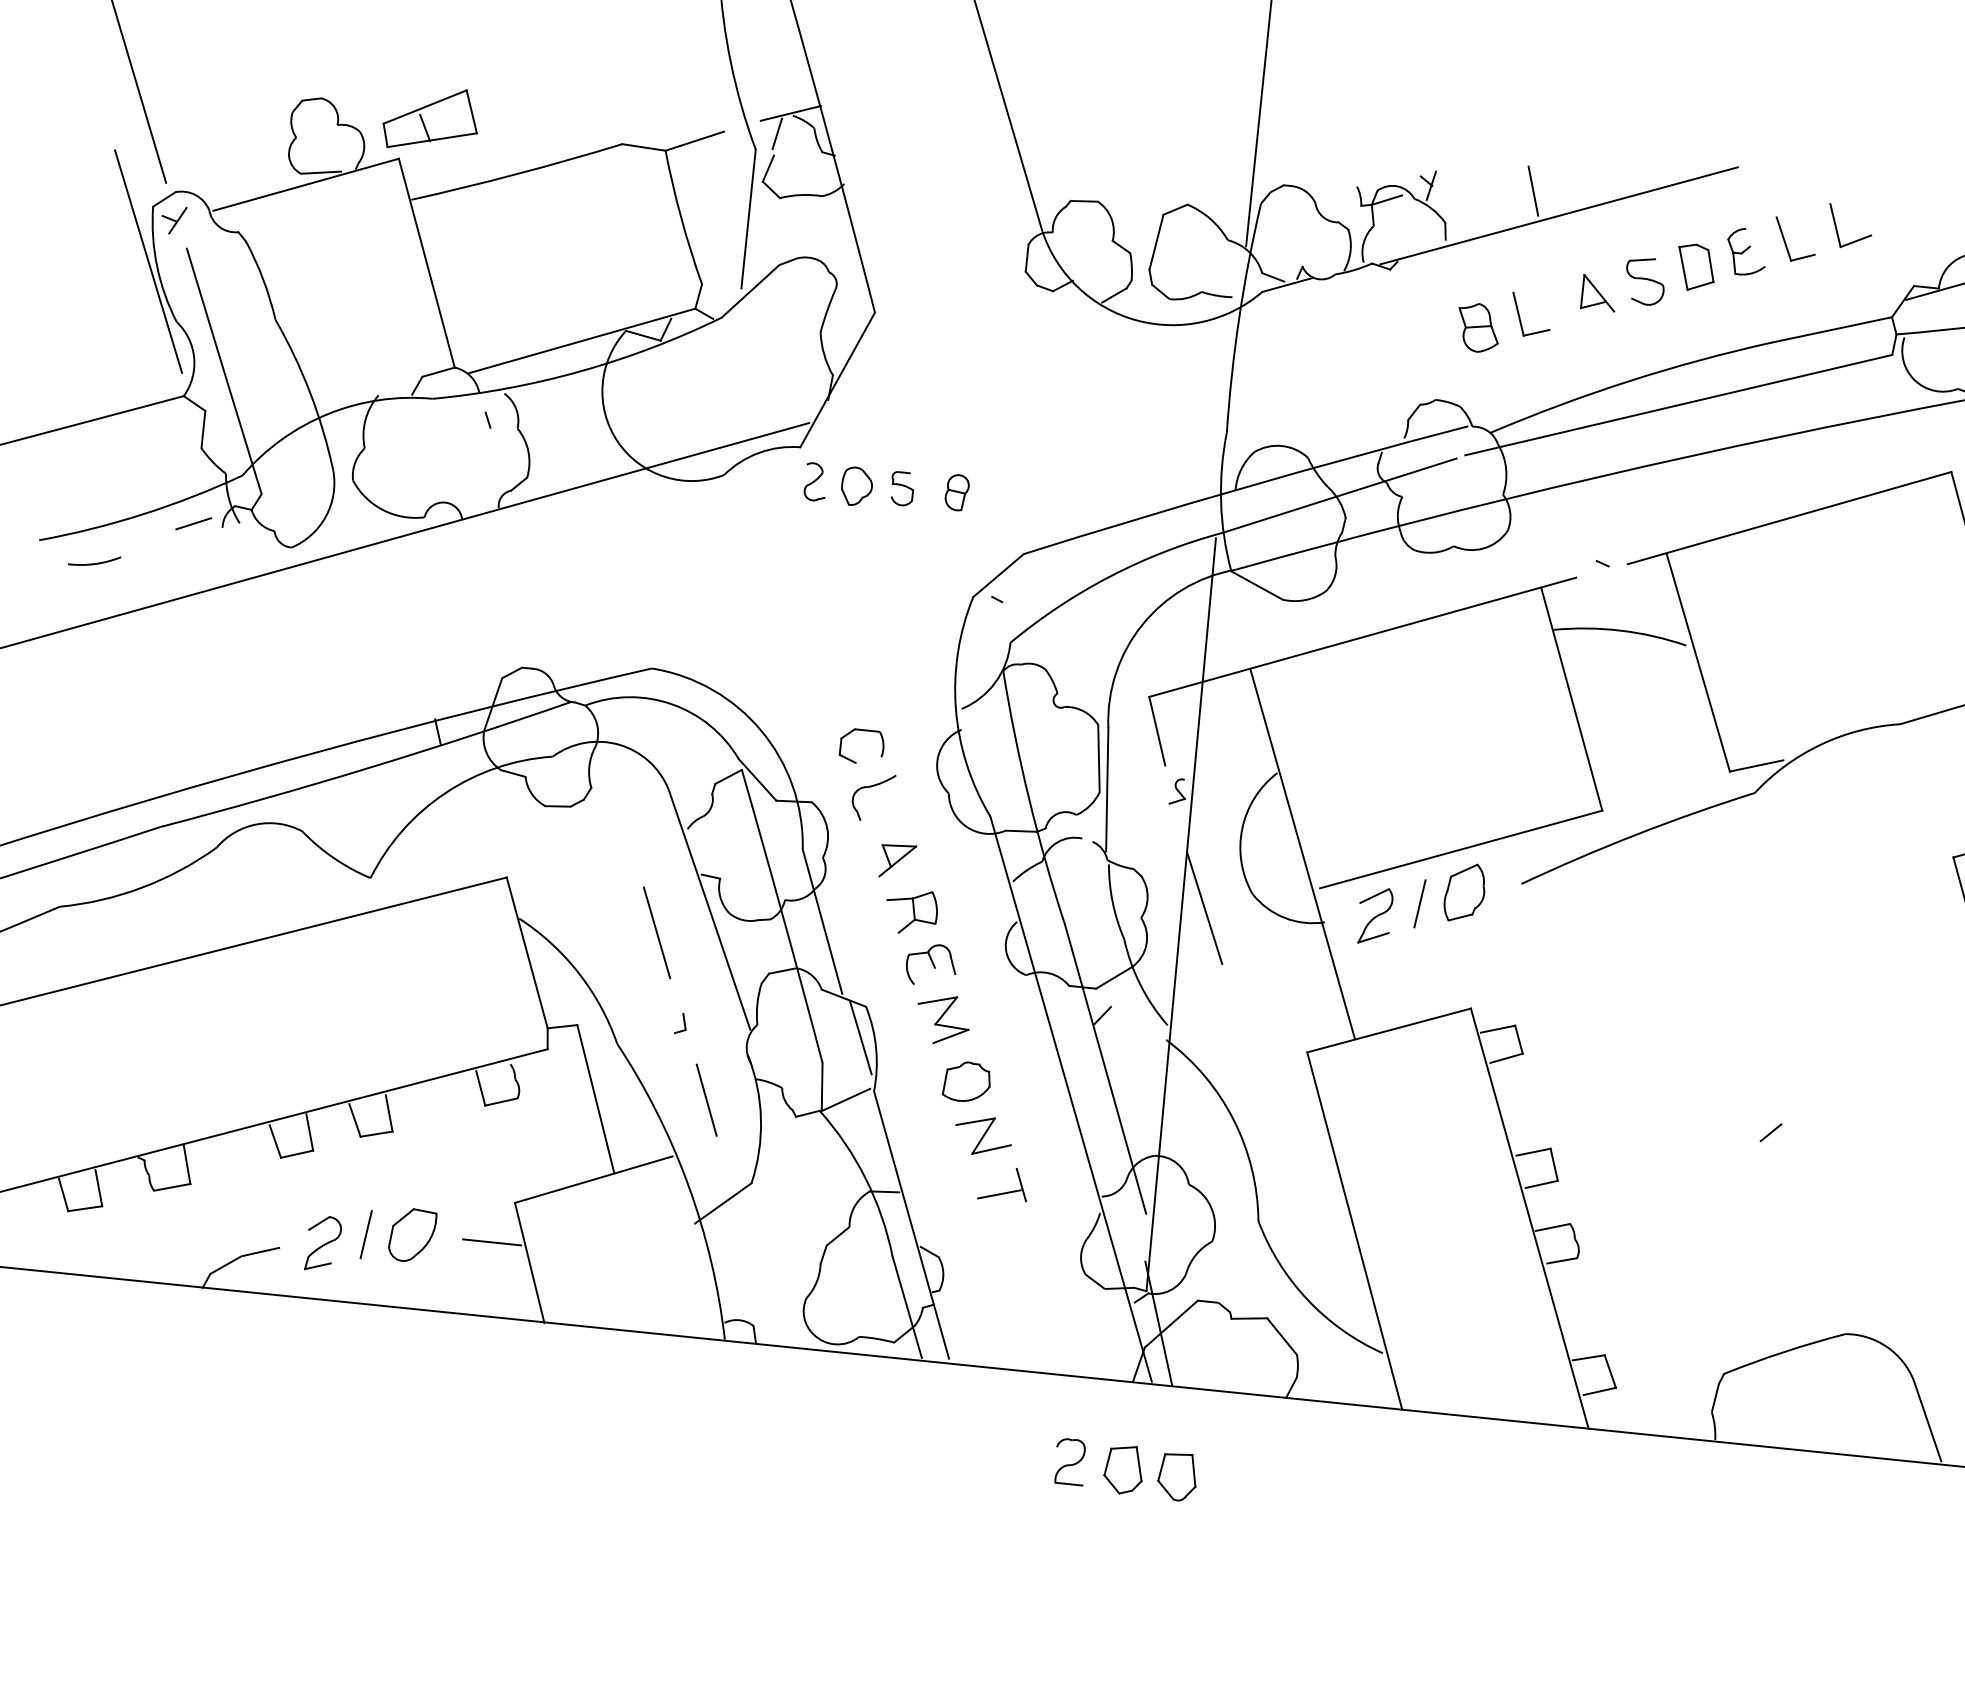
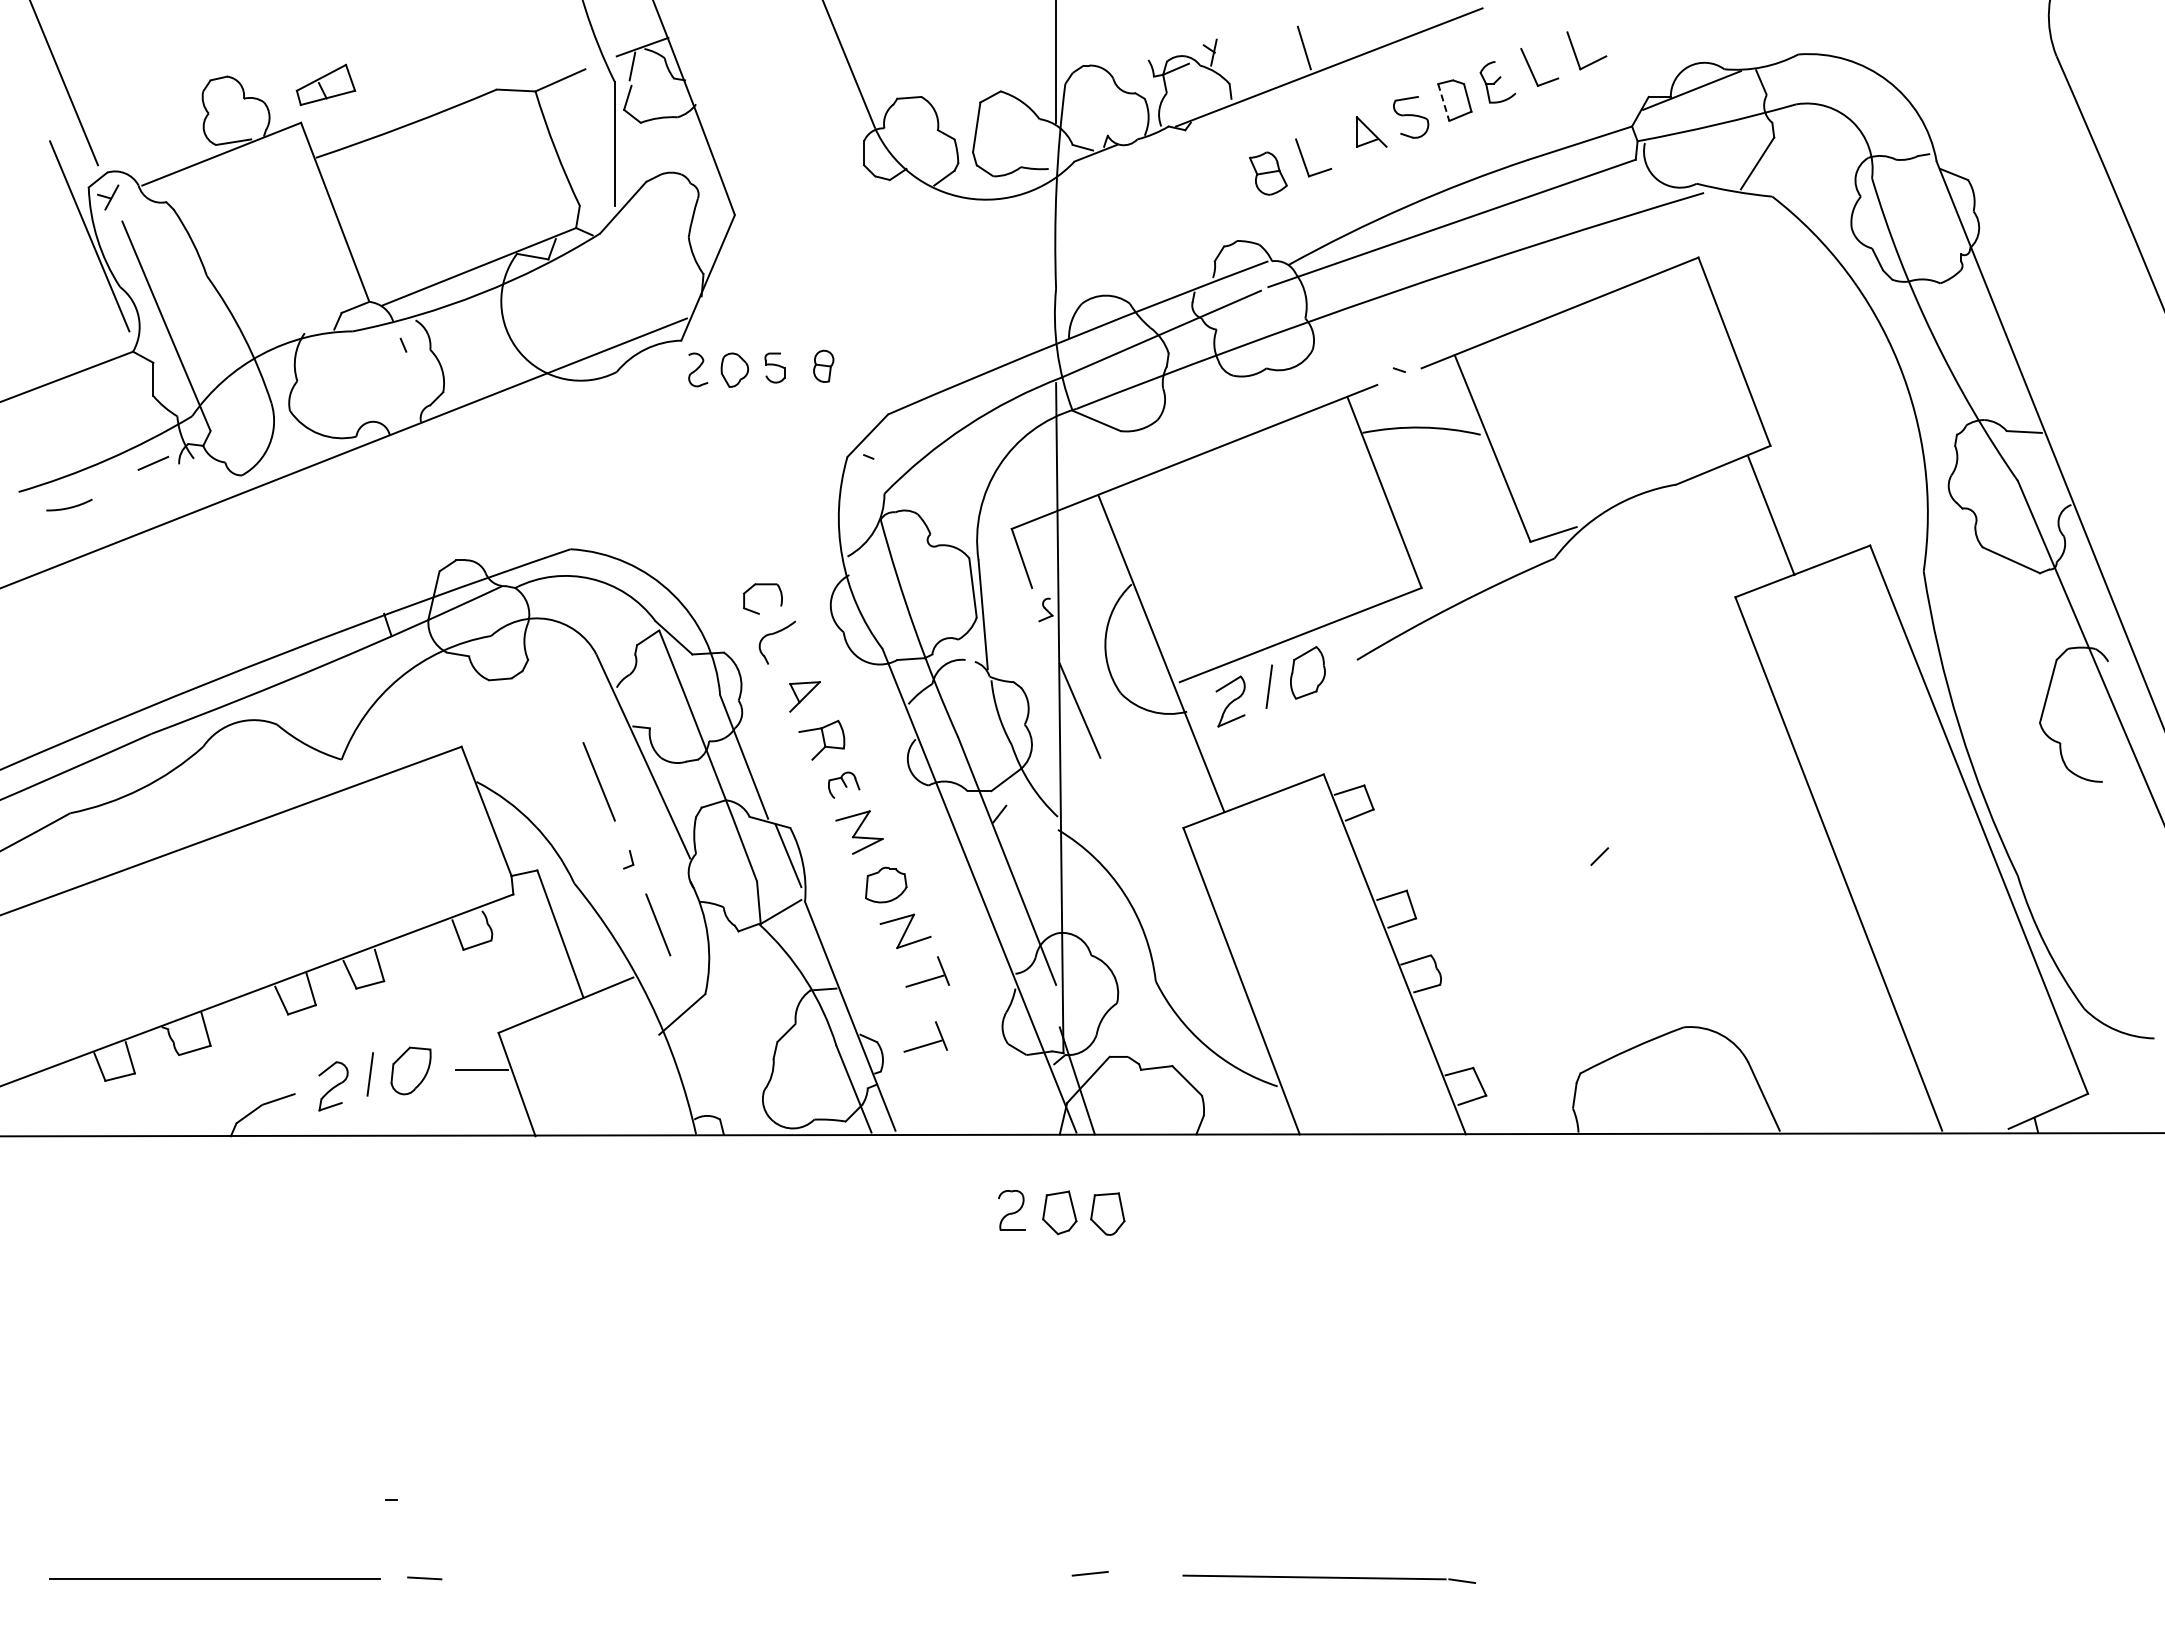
part: (430, 118) -> (325, 84), size x0.7
line: (1683, 268) -> (1443, 102), solid -> dashed
part: (930, 965) -> (843, 785), size x0.7
part: (995, 1264) -> (927, 1043), added

